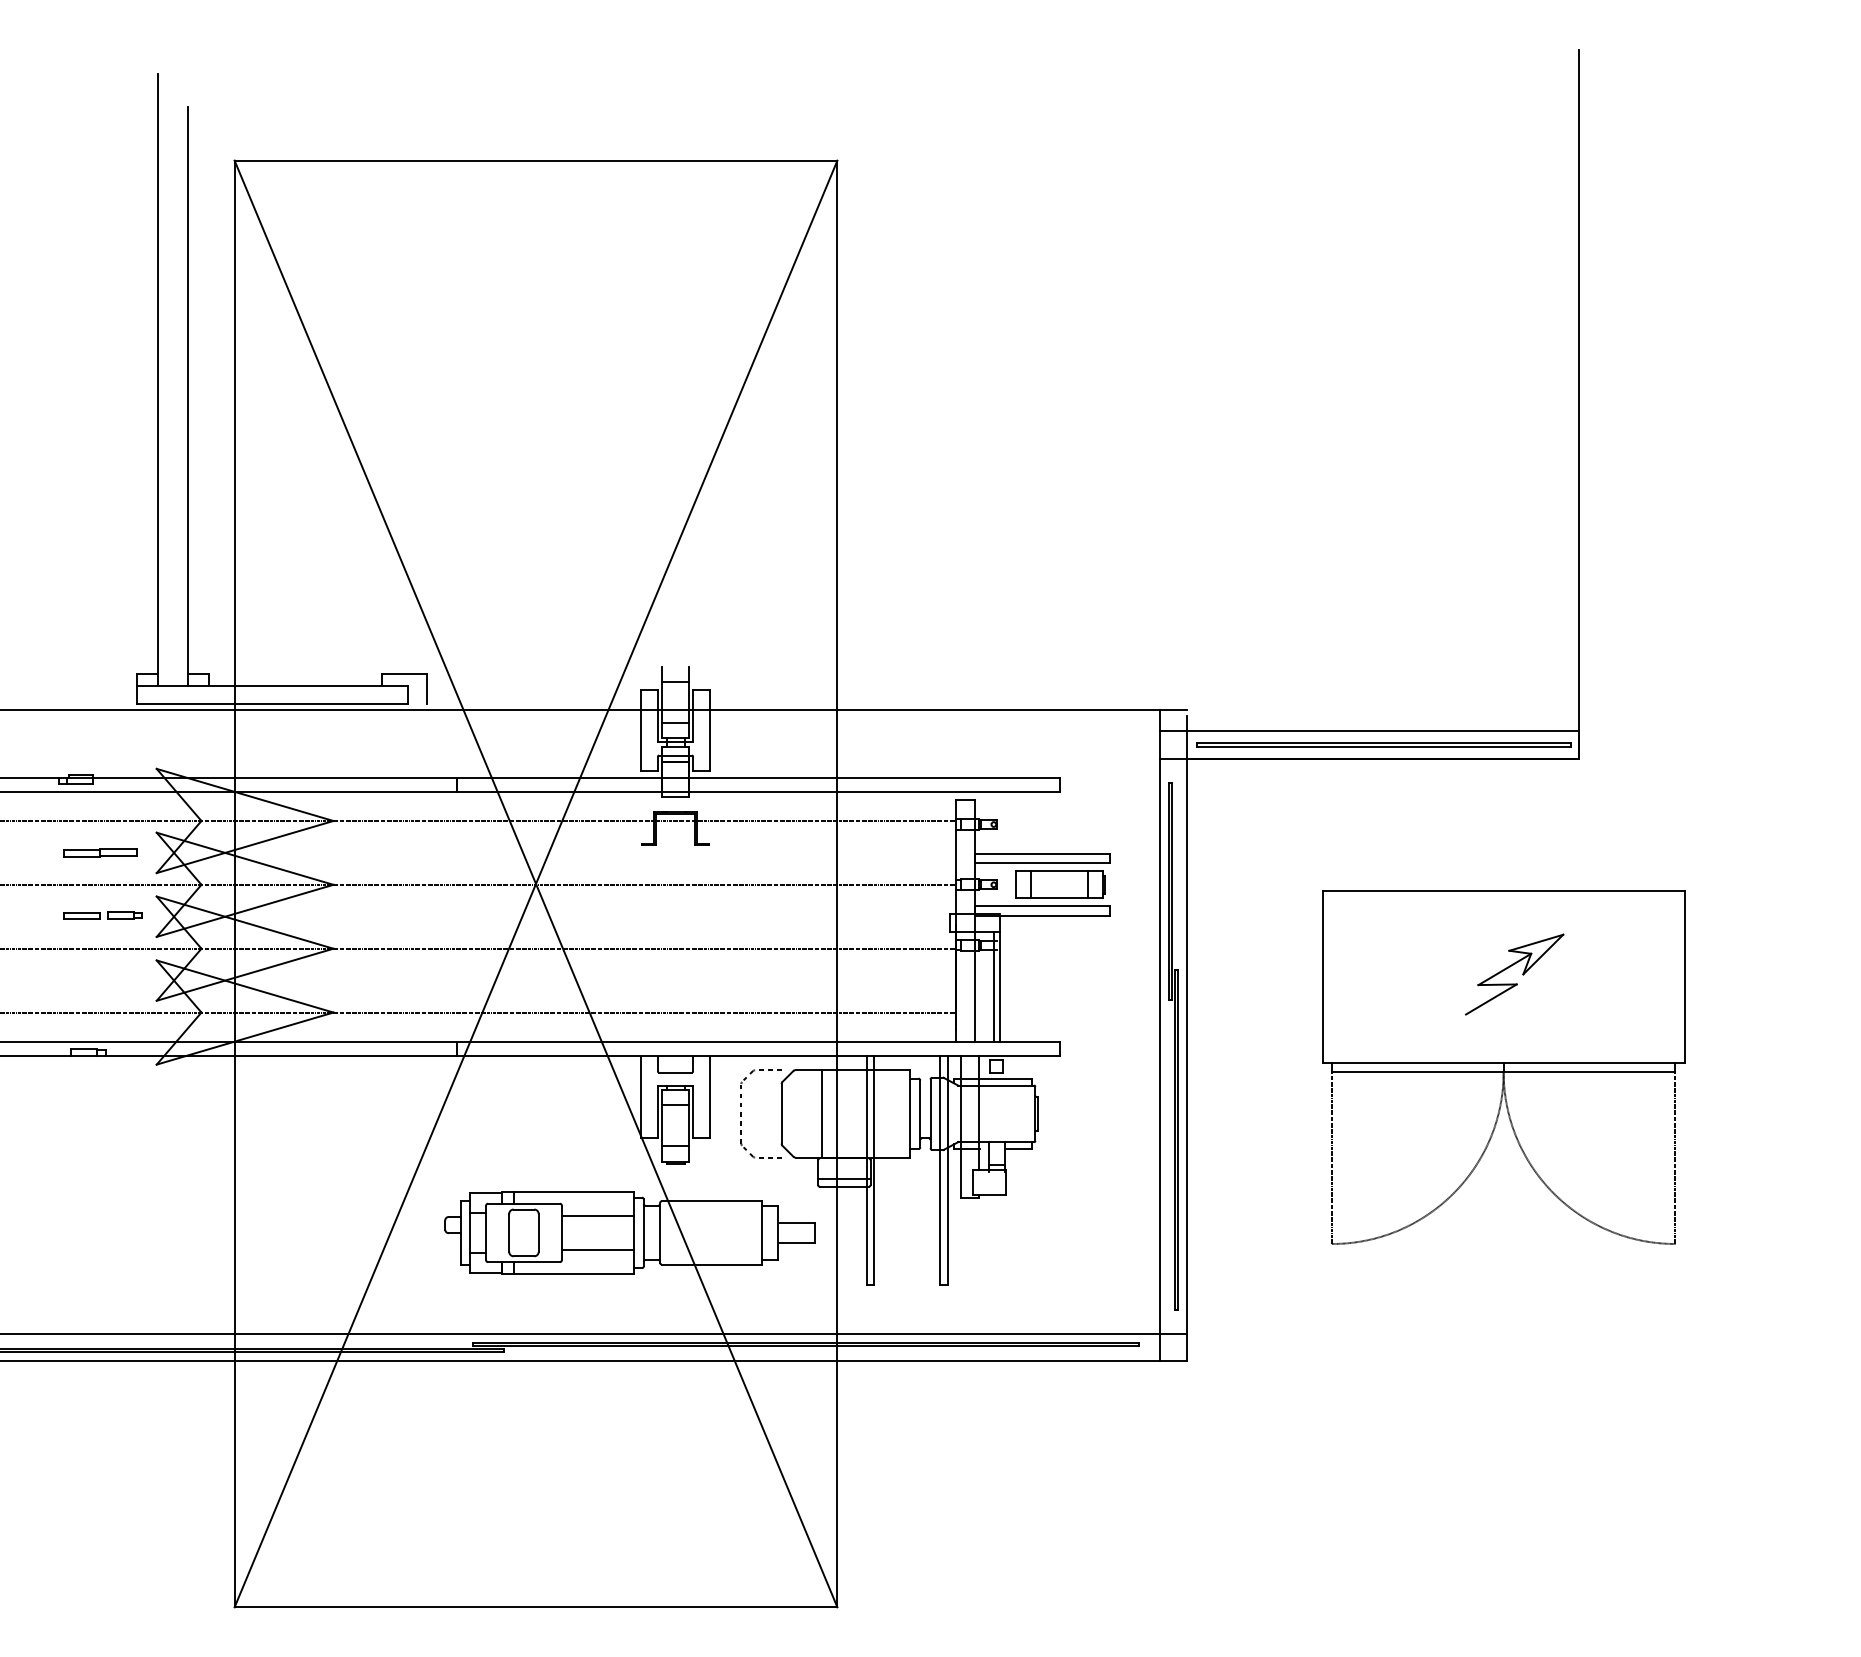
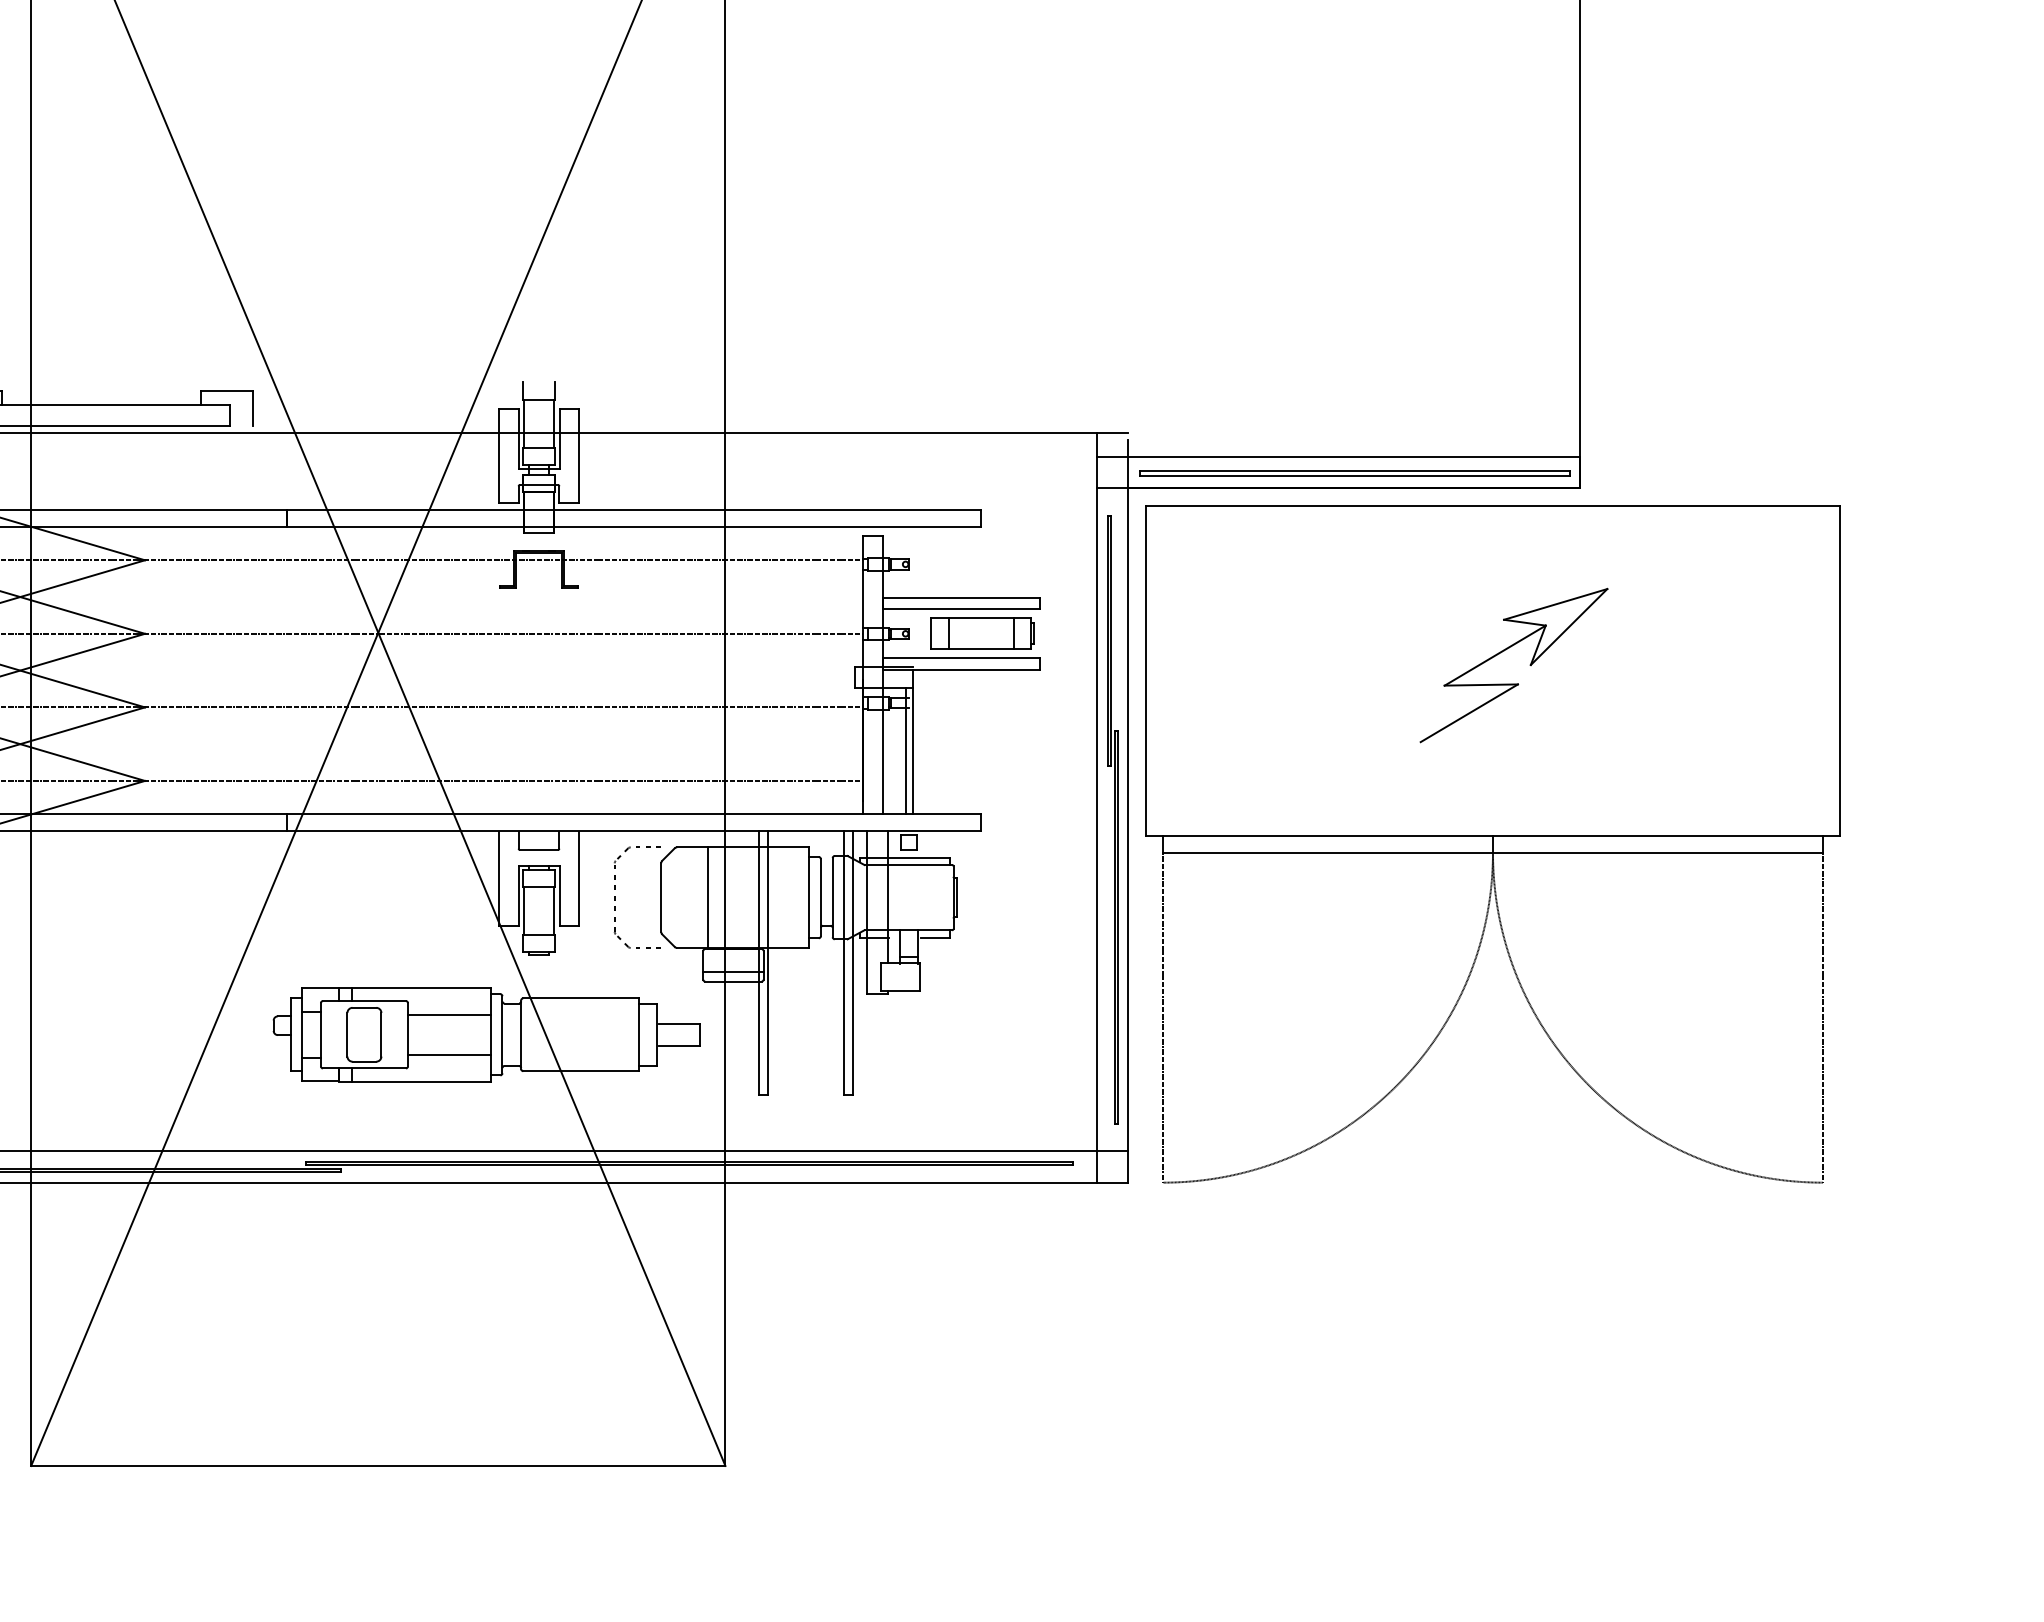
part: (1503, 1067) -> (1492, 844), size x1.67

